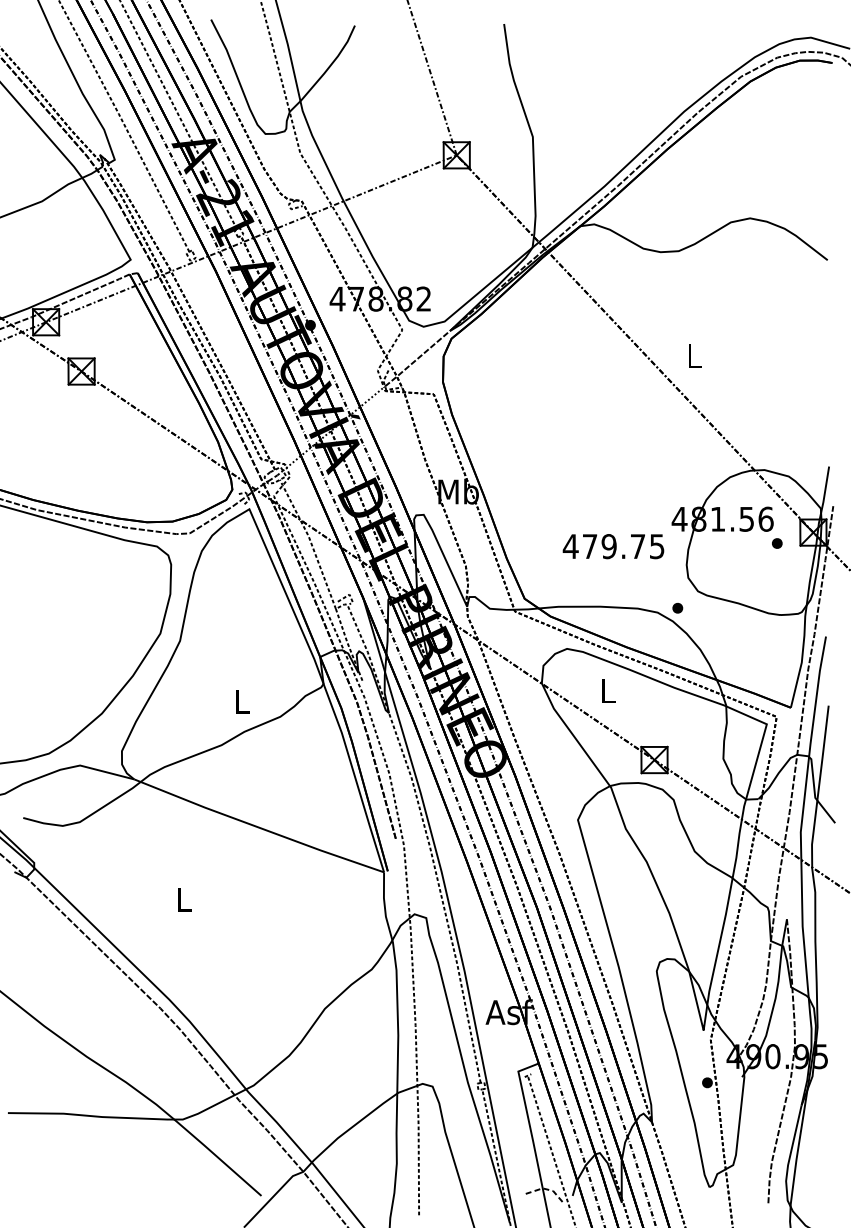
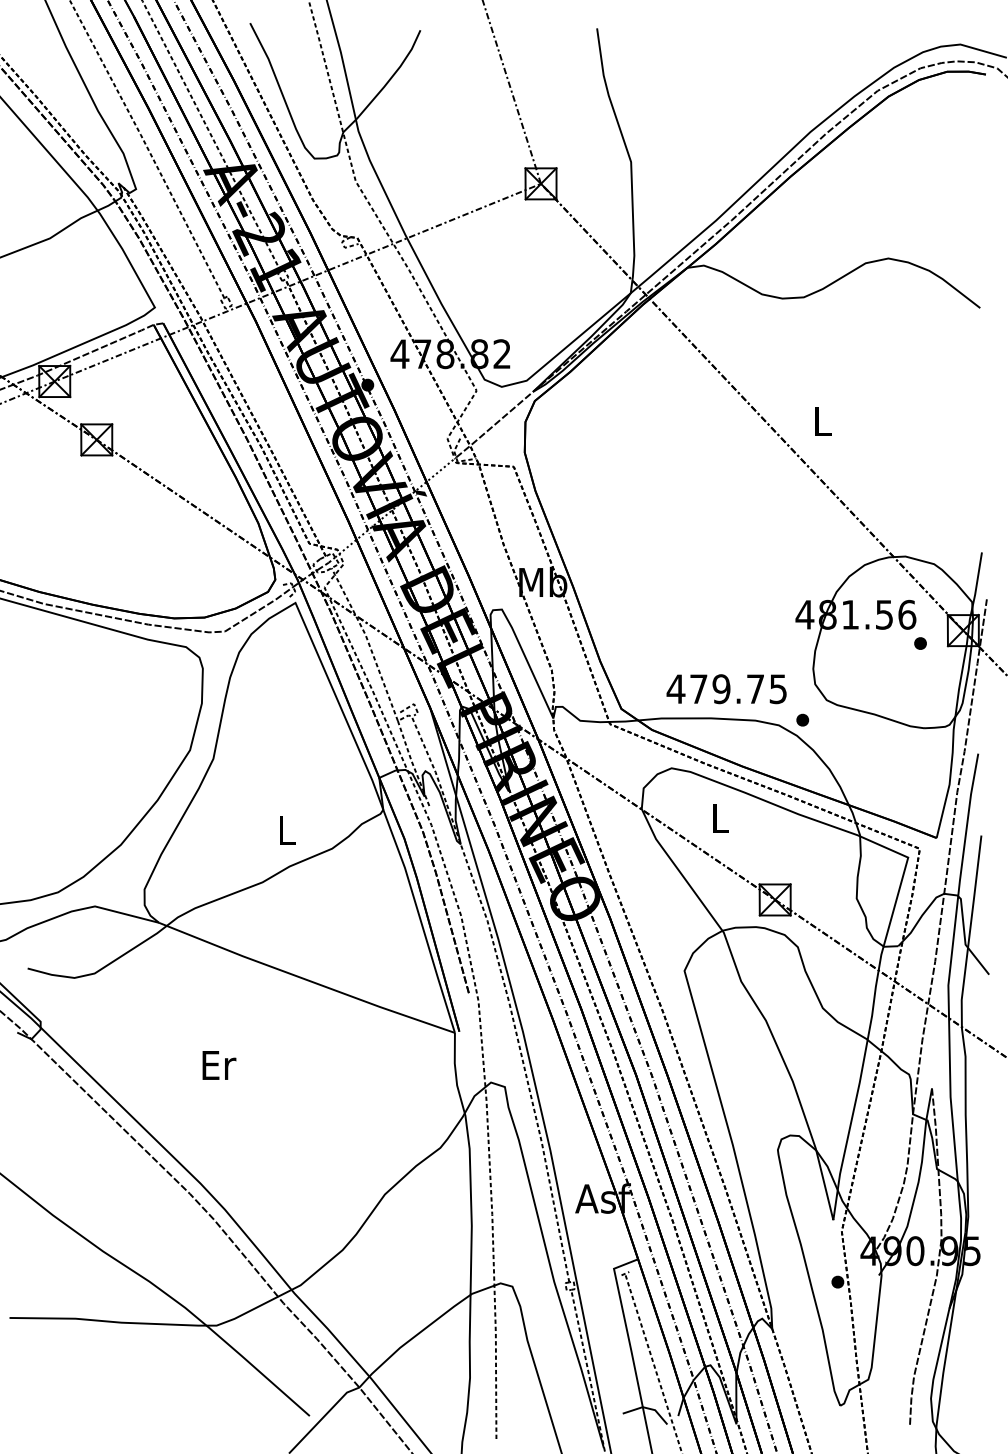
text: (613, 546) -> (726, 689), moved
text: (185, 899) -> (219, 1065), L -> Er
line: (546, 1189) -> (647, 1408), dashed -> solid

